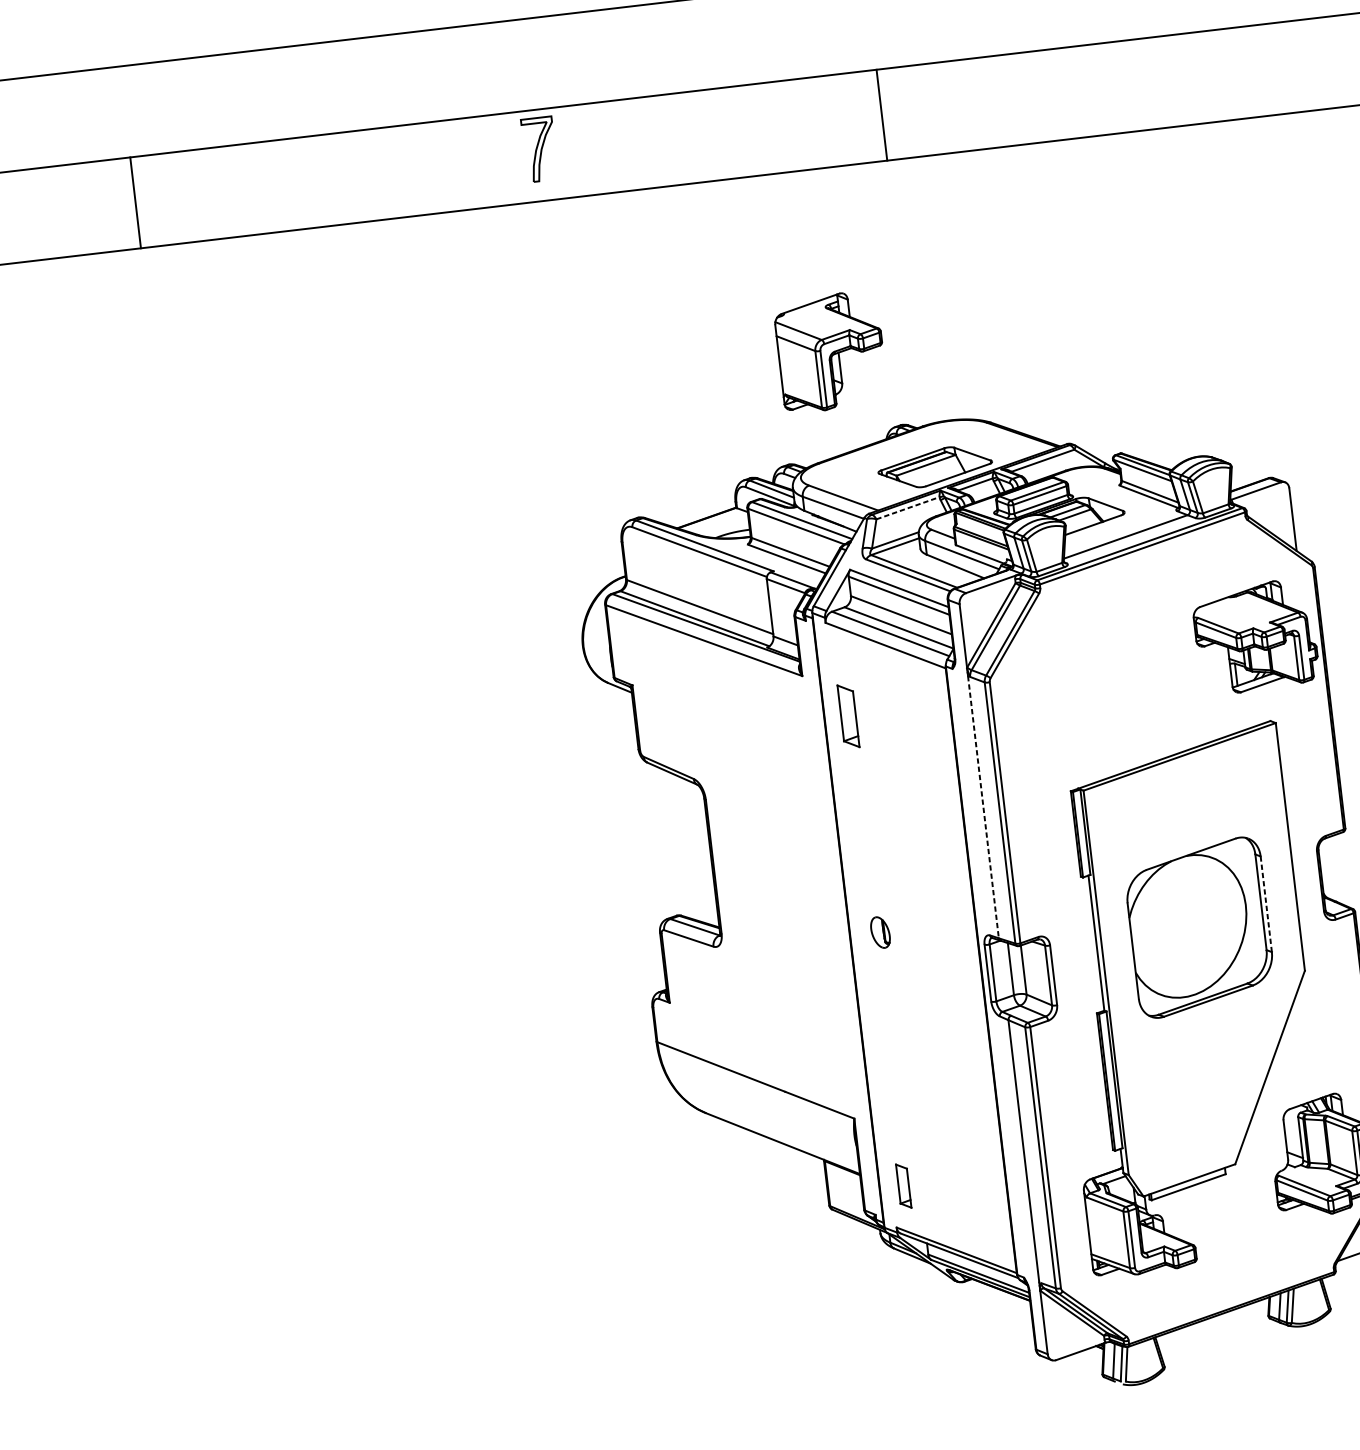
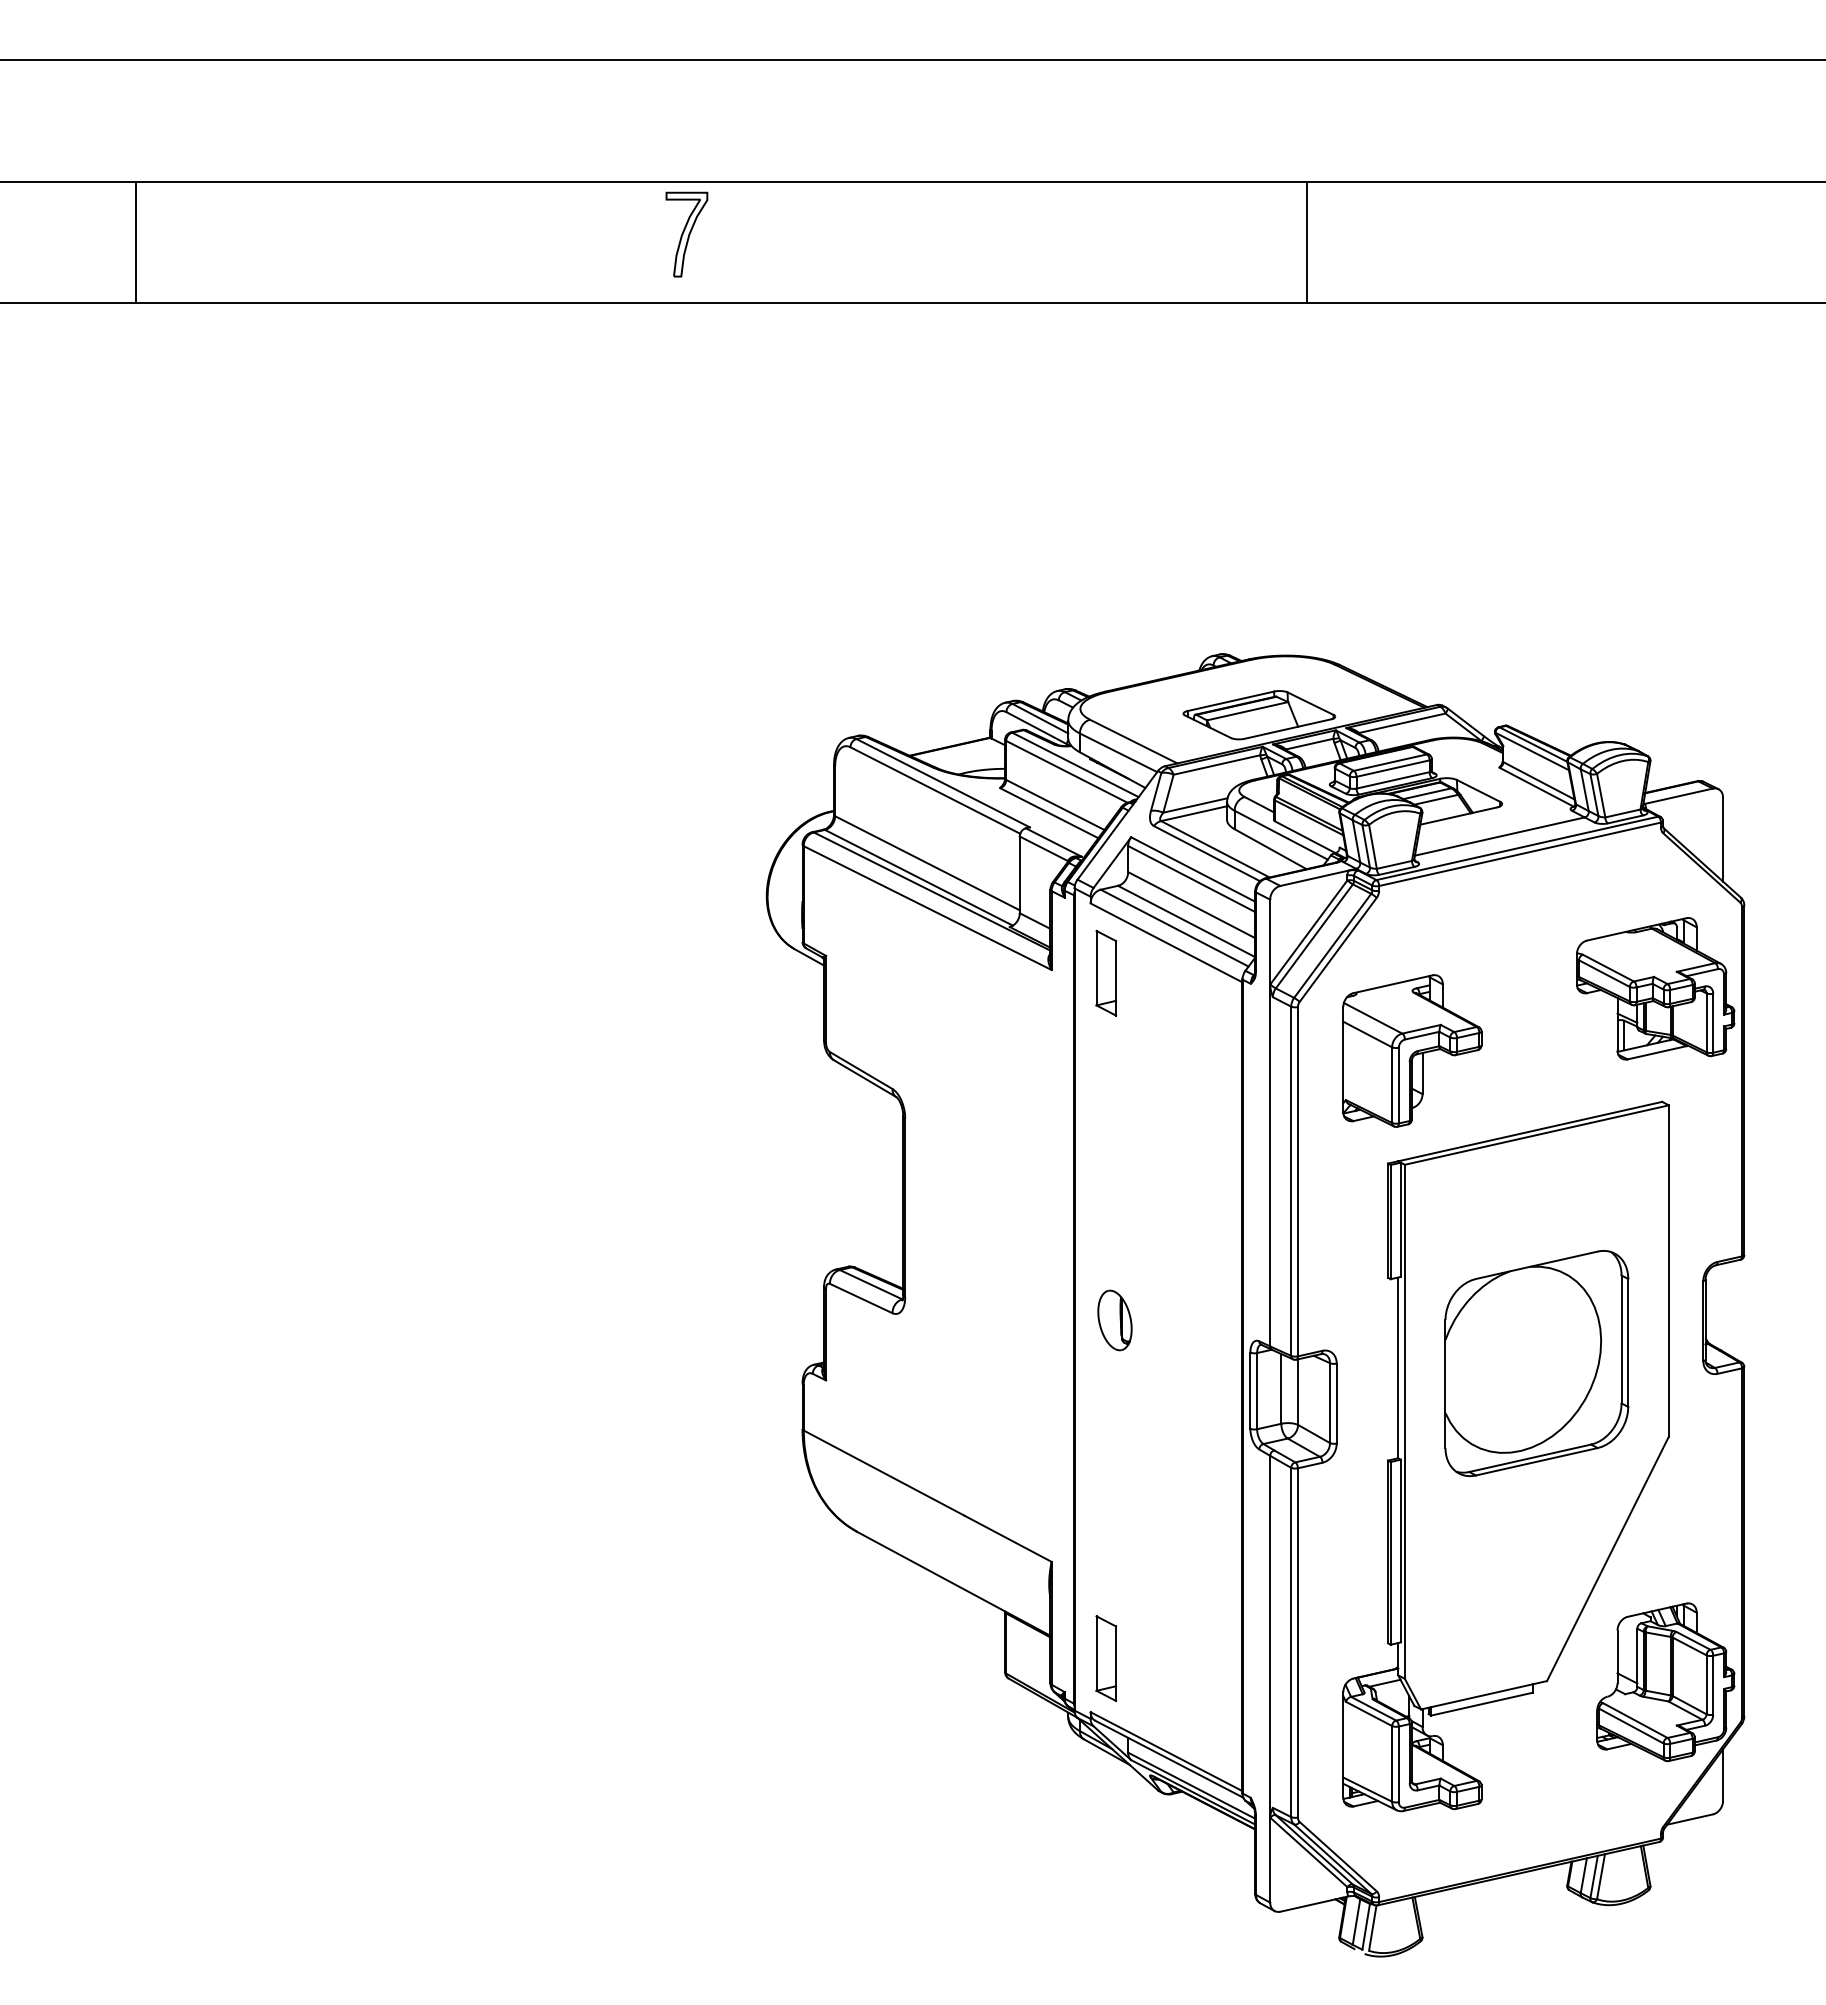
line: (881, 115) -> (1306, 242), moved
part: (539, 149) -> (686, 234), moved
line: (135, 202) -> (136, 242), moved
part: (830, 351) -> (1412, 1050), moved
line: (908, 507) -> (1217, 764), dashed -> solid
part: (848, 715) -> (1106, 972), moved
line: (983, 807) -> (1270, 1171), dashed -> solid
line: (1266, 903) -> (1628, 1342), dashed -> solid
part: (880, 932) -> (1114, 1320), size x1.43
part: (903, 1186) -> (1106, 1658), size x1.43

